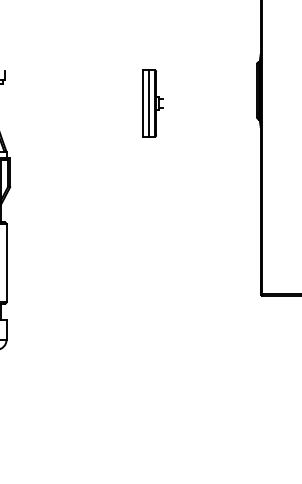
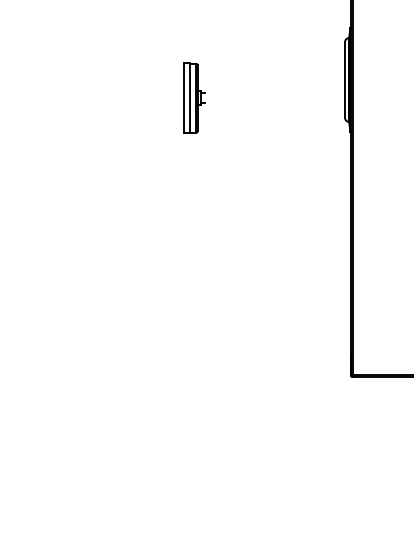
part: (152, 102) -> (193, 97), size x0.71

